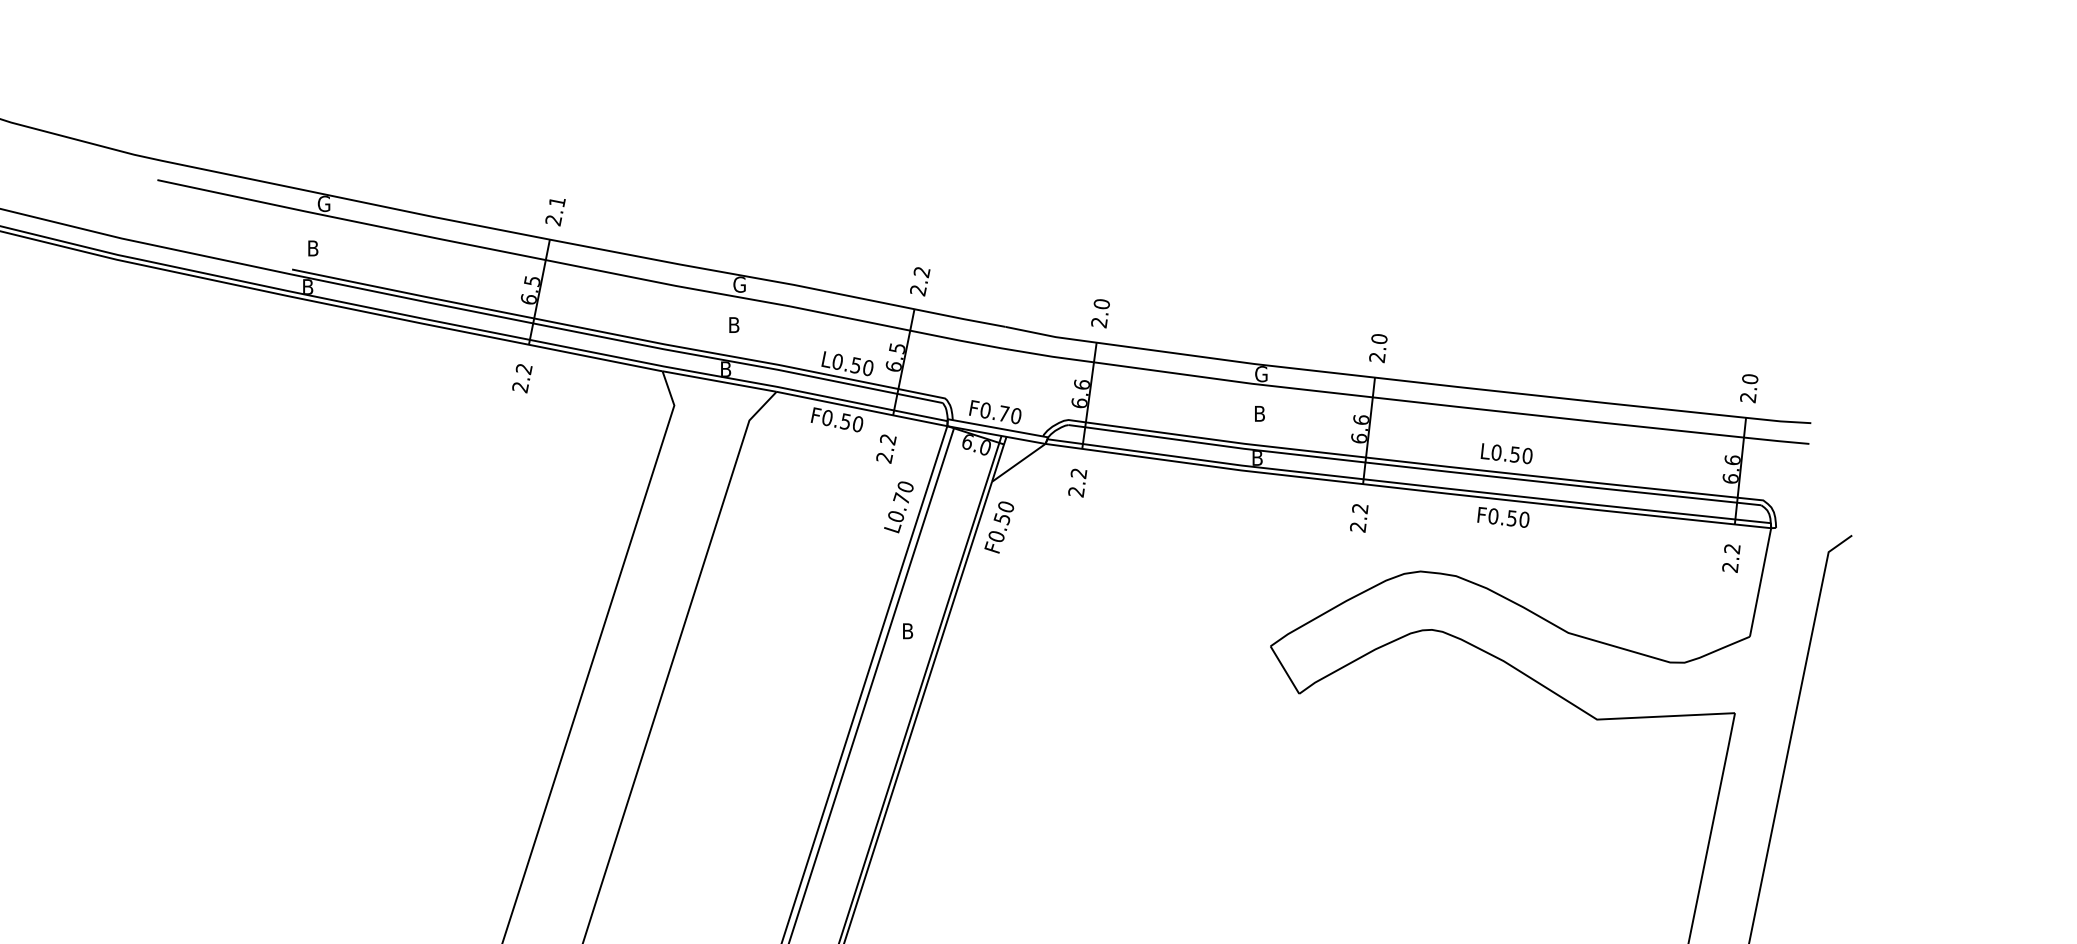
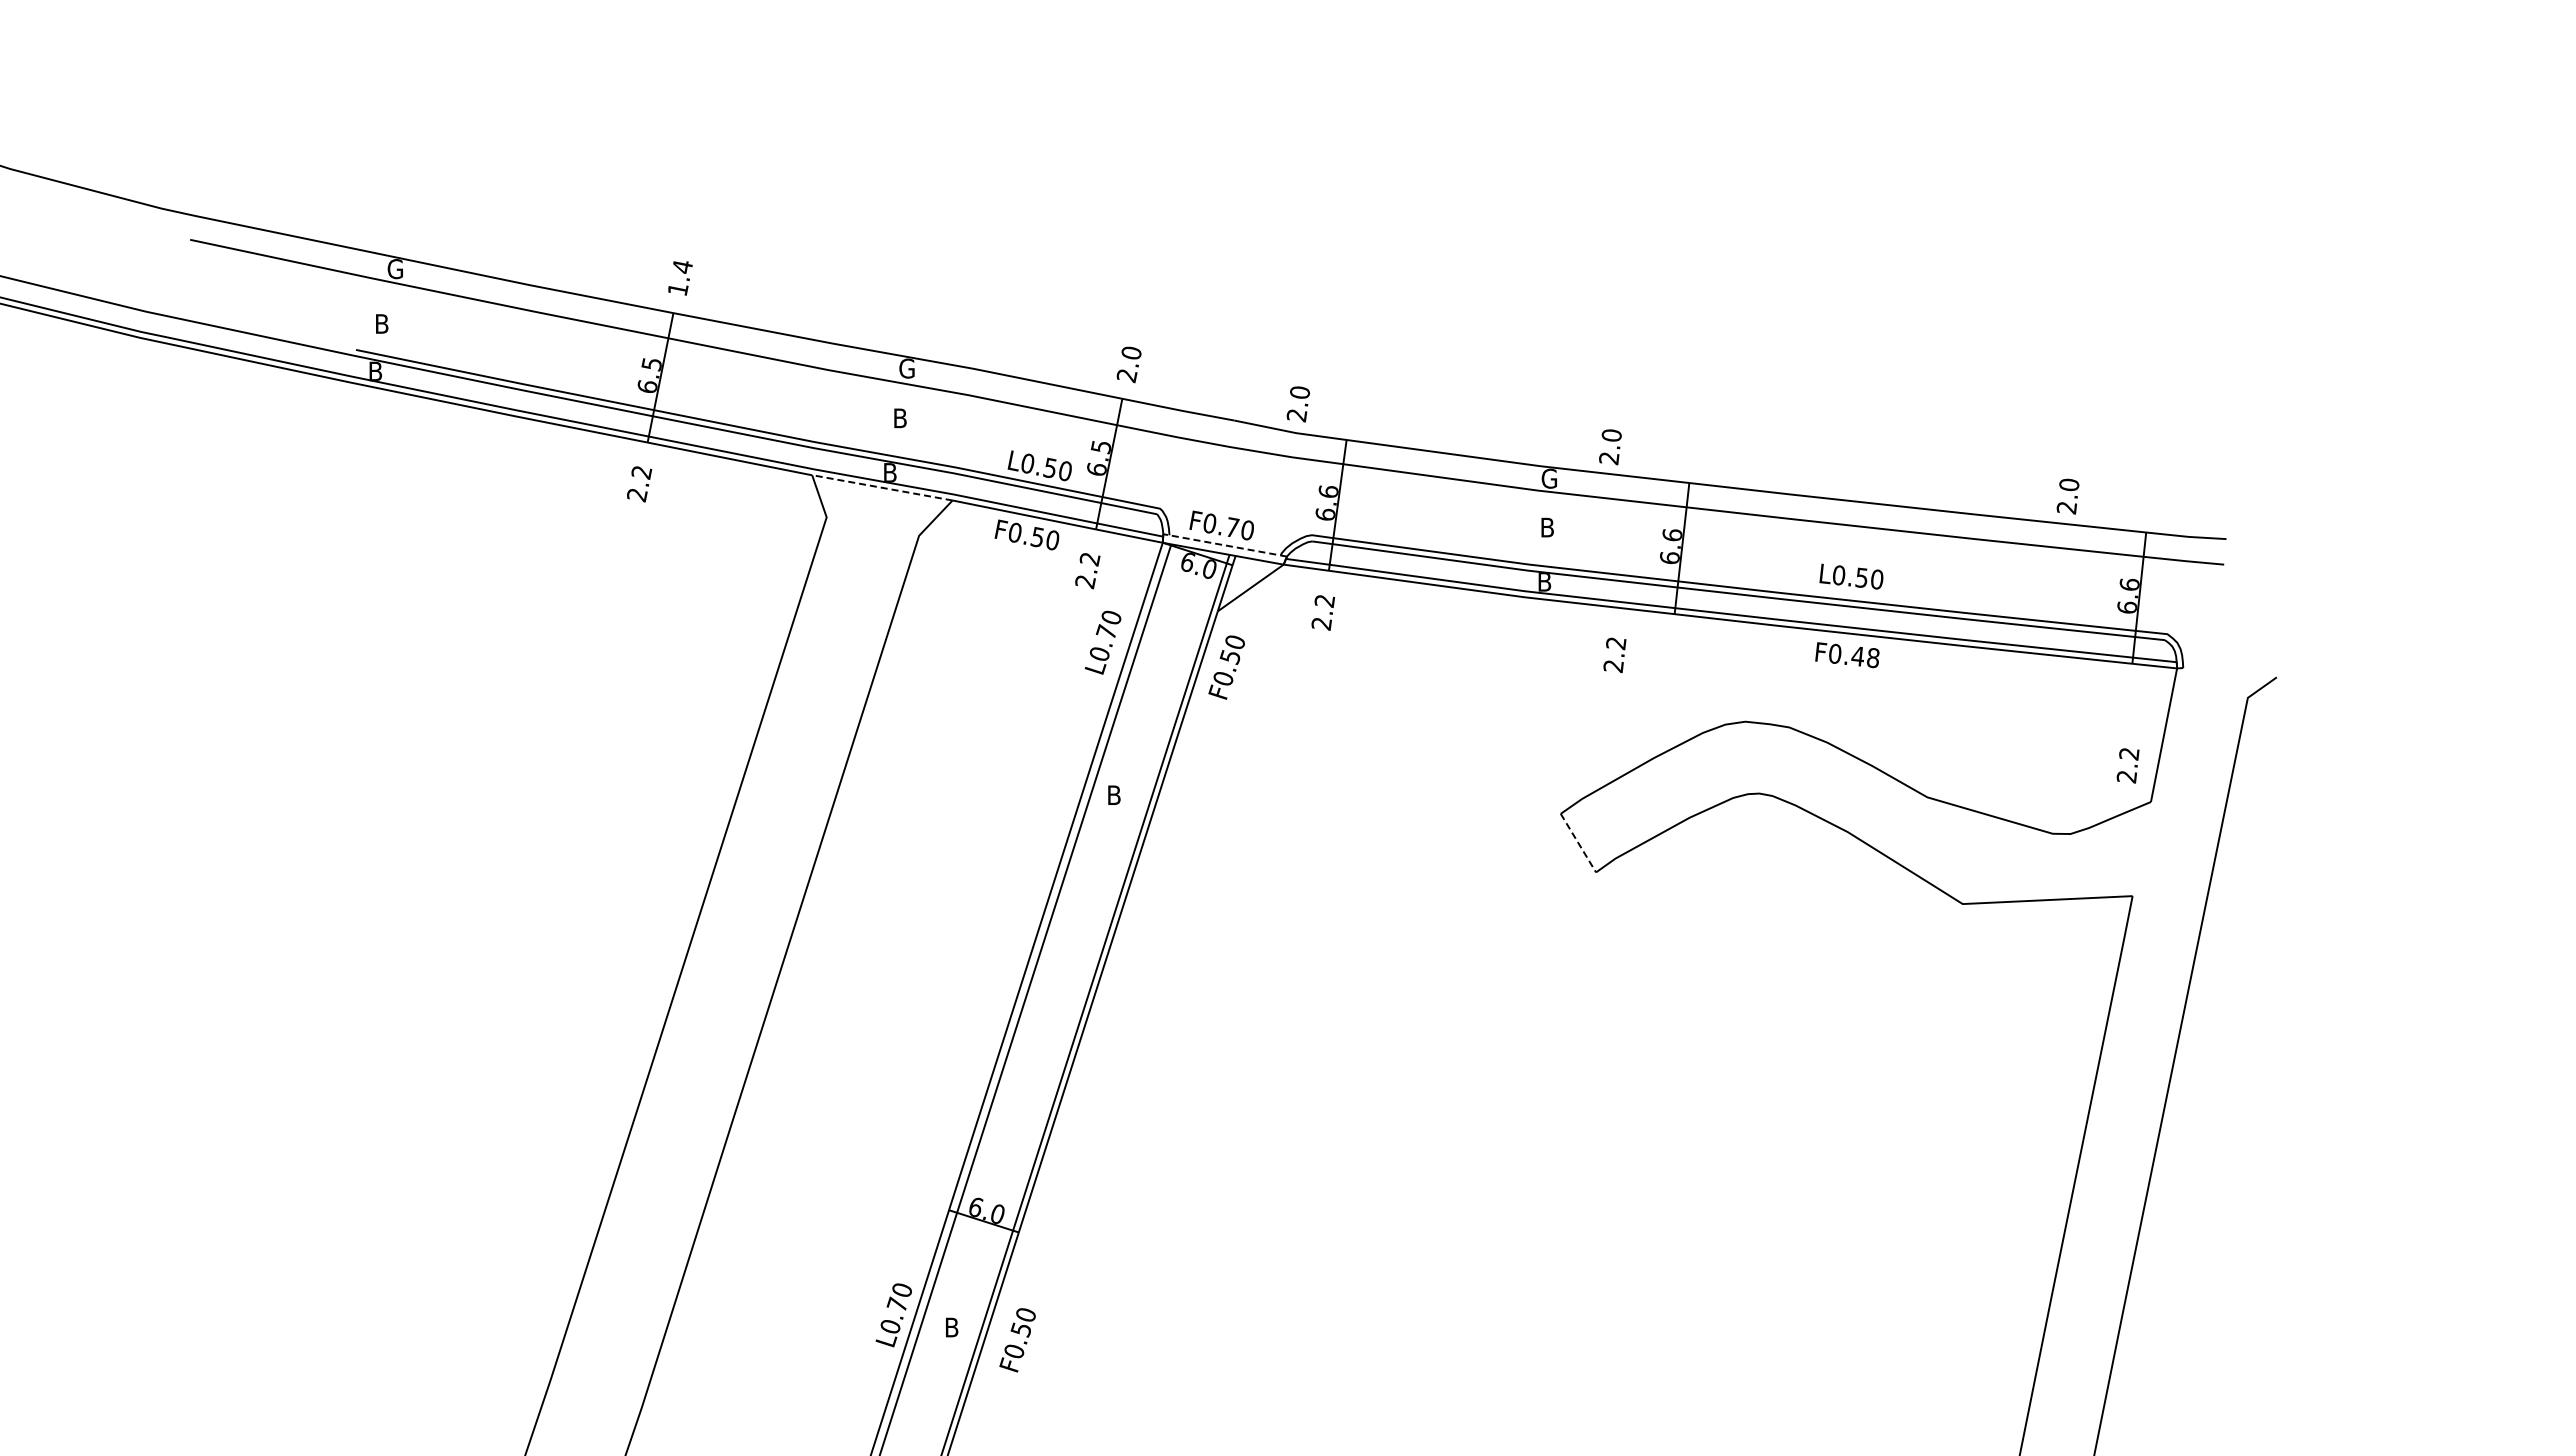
text: (554, 211) -> (679, 278), 2.1 -> 1.4
text: (921, 272) -> (1131, 353), 2.2 -> 2.0
text: (1099, 313) -> (1297, 404), moved
text: (1378, 348) -> (1610, 447), moved
line: (718, 381) -> (881, 487), solid -> dashed
text: (1748, 388) -> (2067, 496), moved
line: (998, 428) -> (1225, 545), solid -> dashed
text: (1358, 518) -> (1614, 655), moved
text: (1518, 518) -> (1865, 656), F0.50 -> F0.48
text: (1730, 558) -> (2127, 765), moved
line: (1284, 670) -> (1578, 843), solid -> dashed

